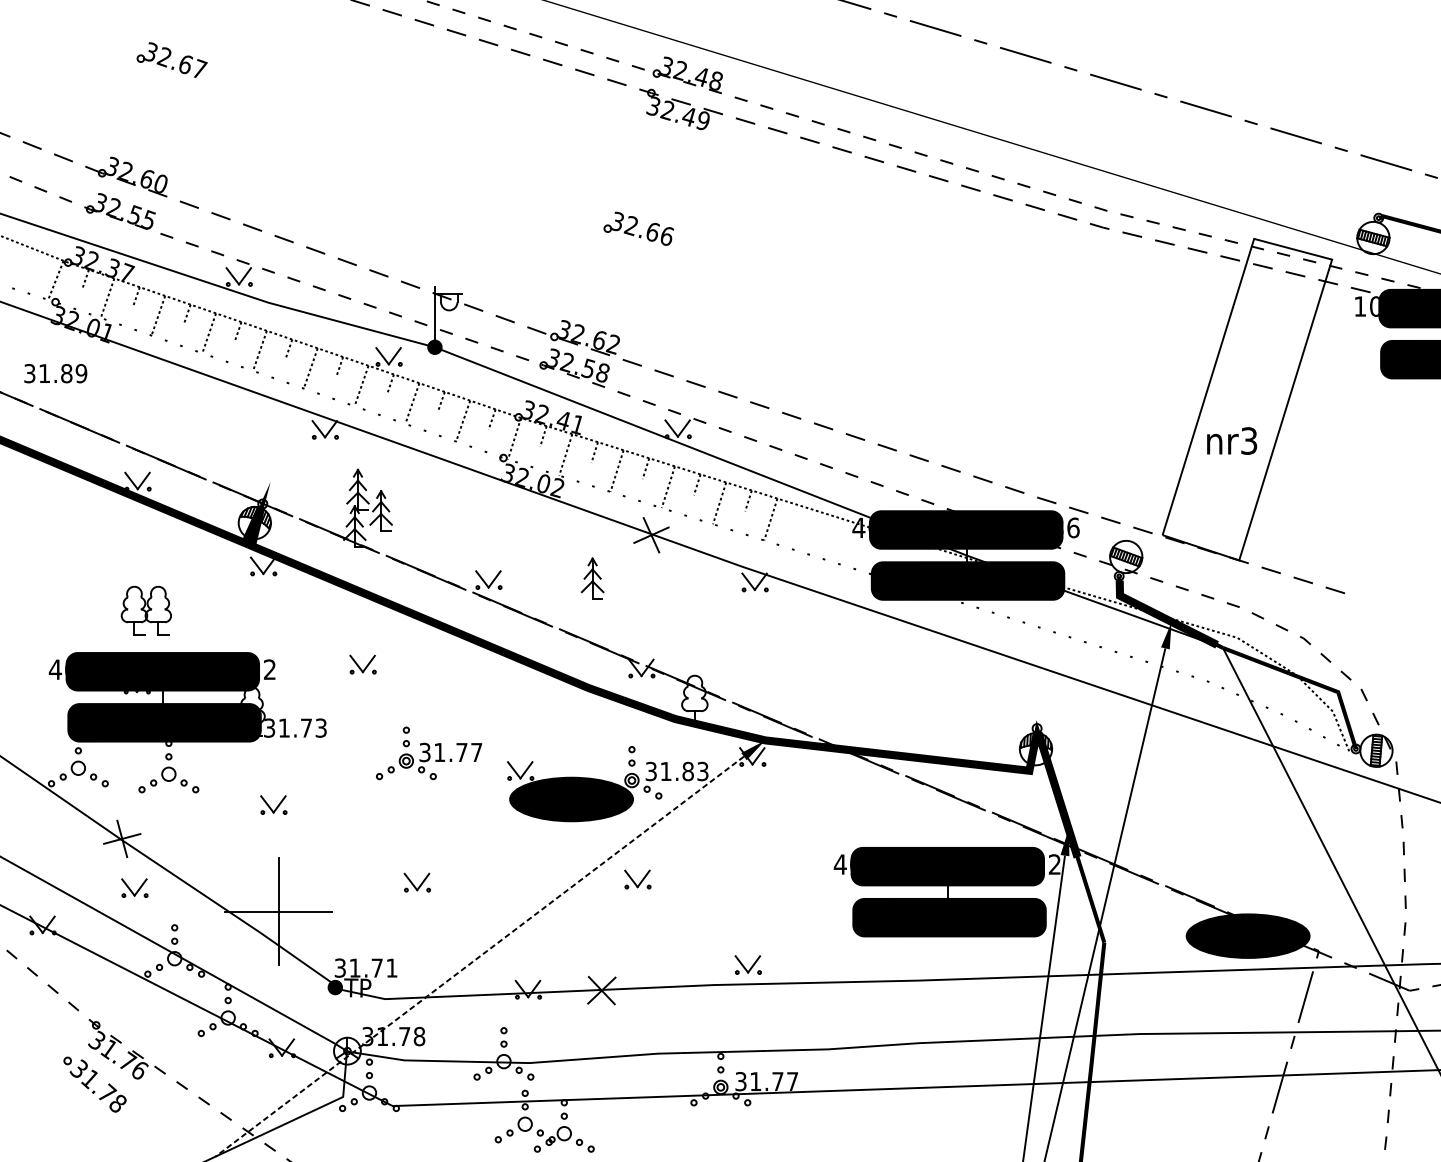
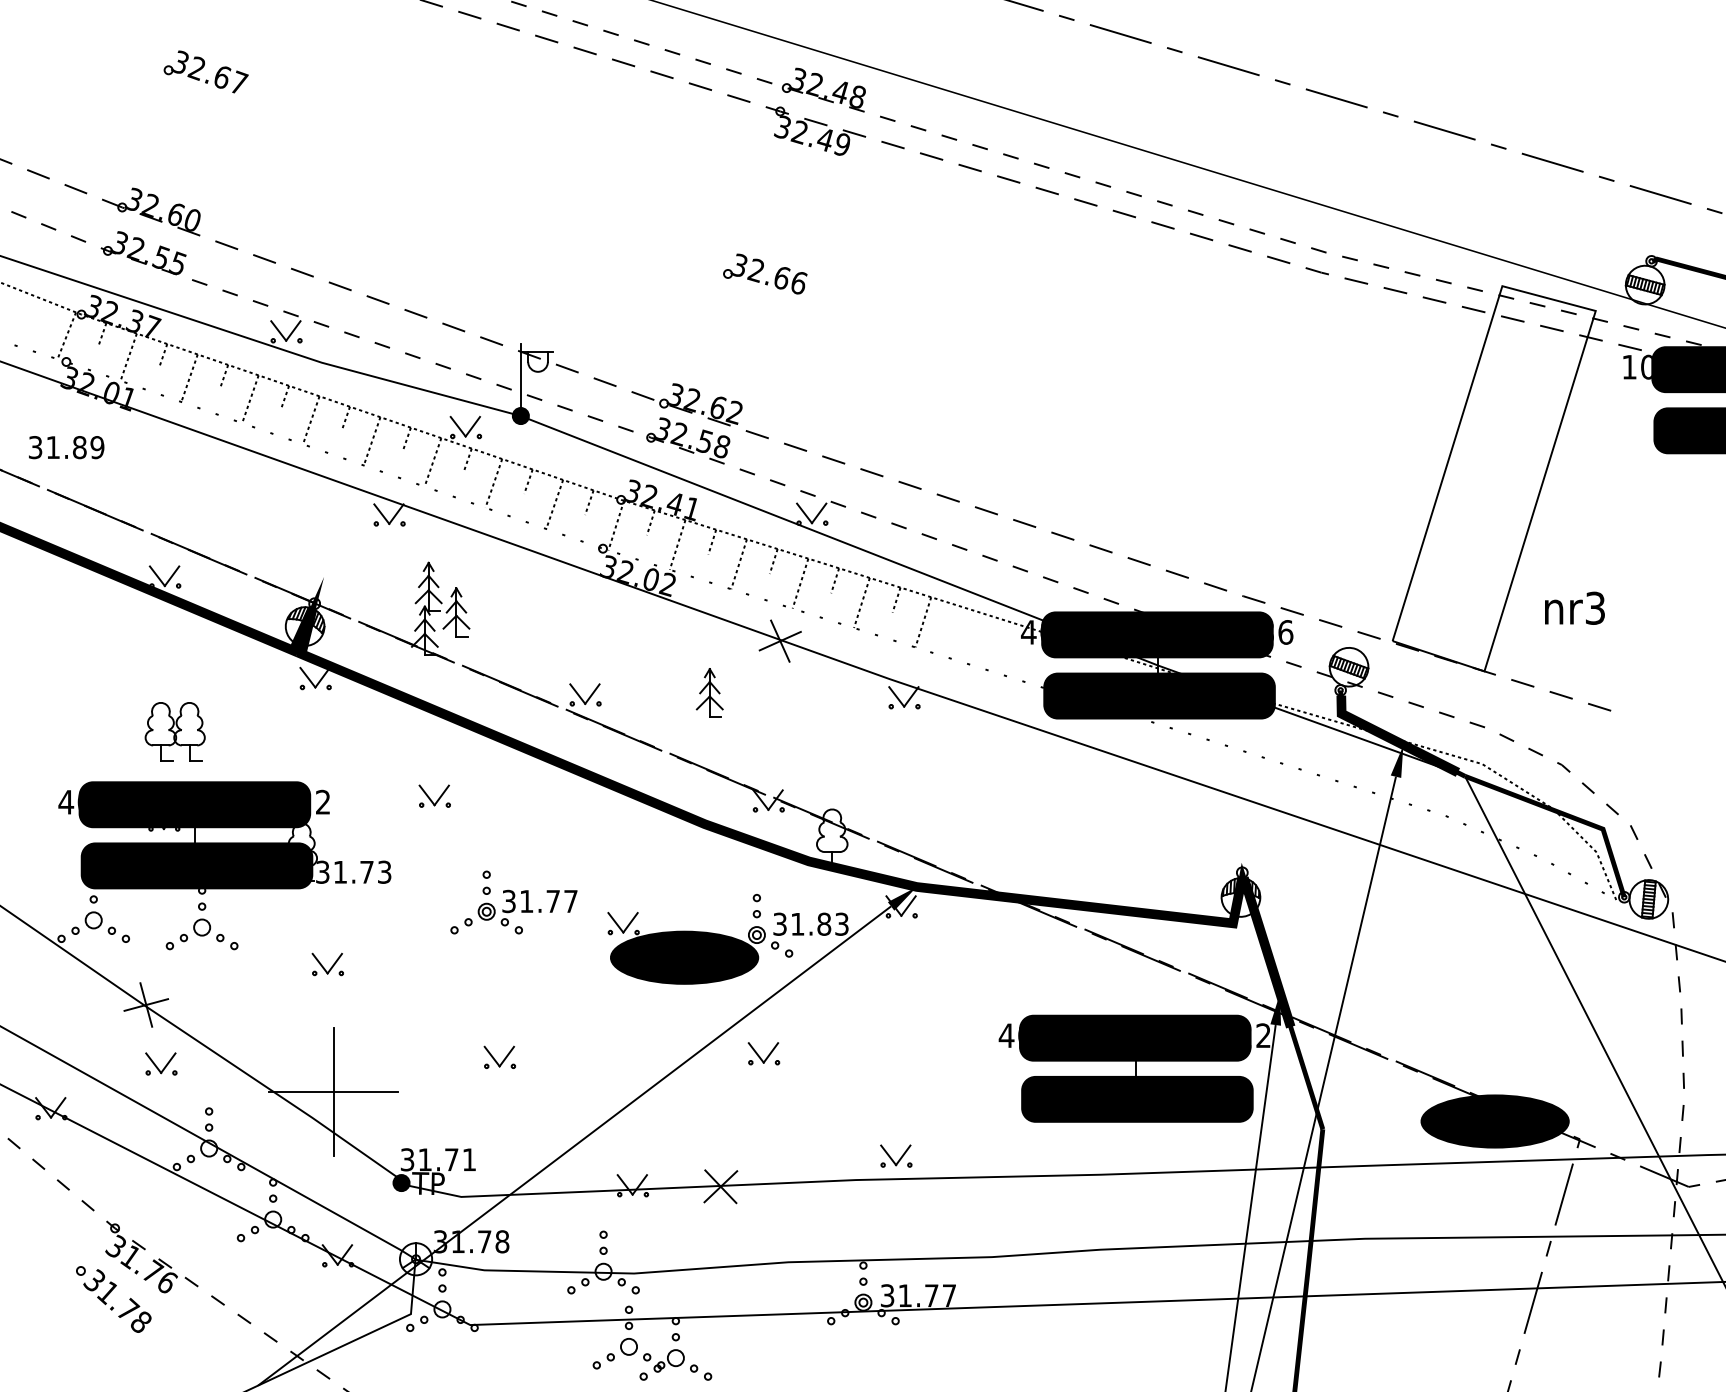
text: (1231, 440) -> (1574, 607), moved
line: (479, 957) -> (574, 1146), dashed -> solid

